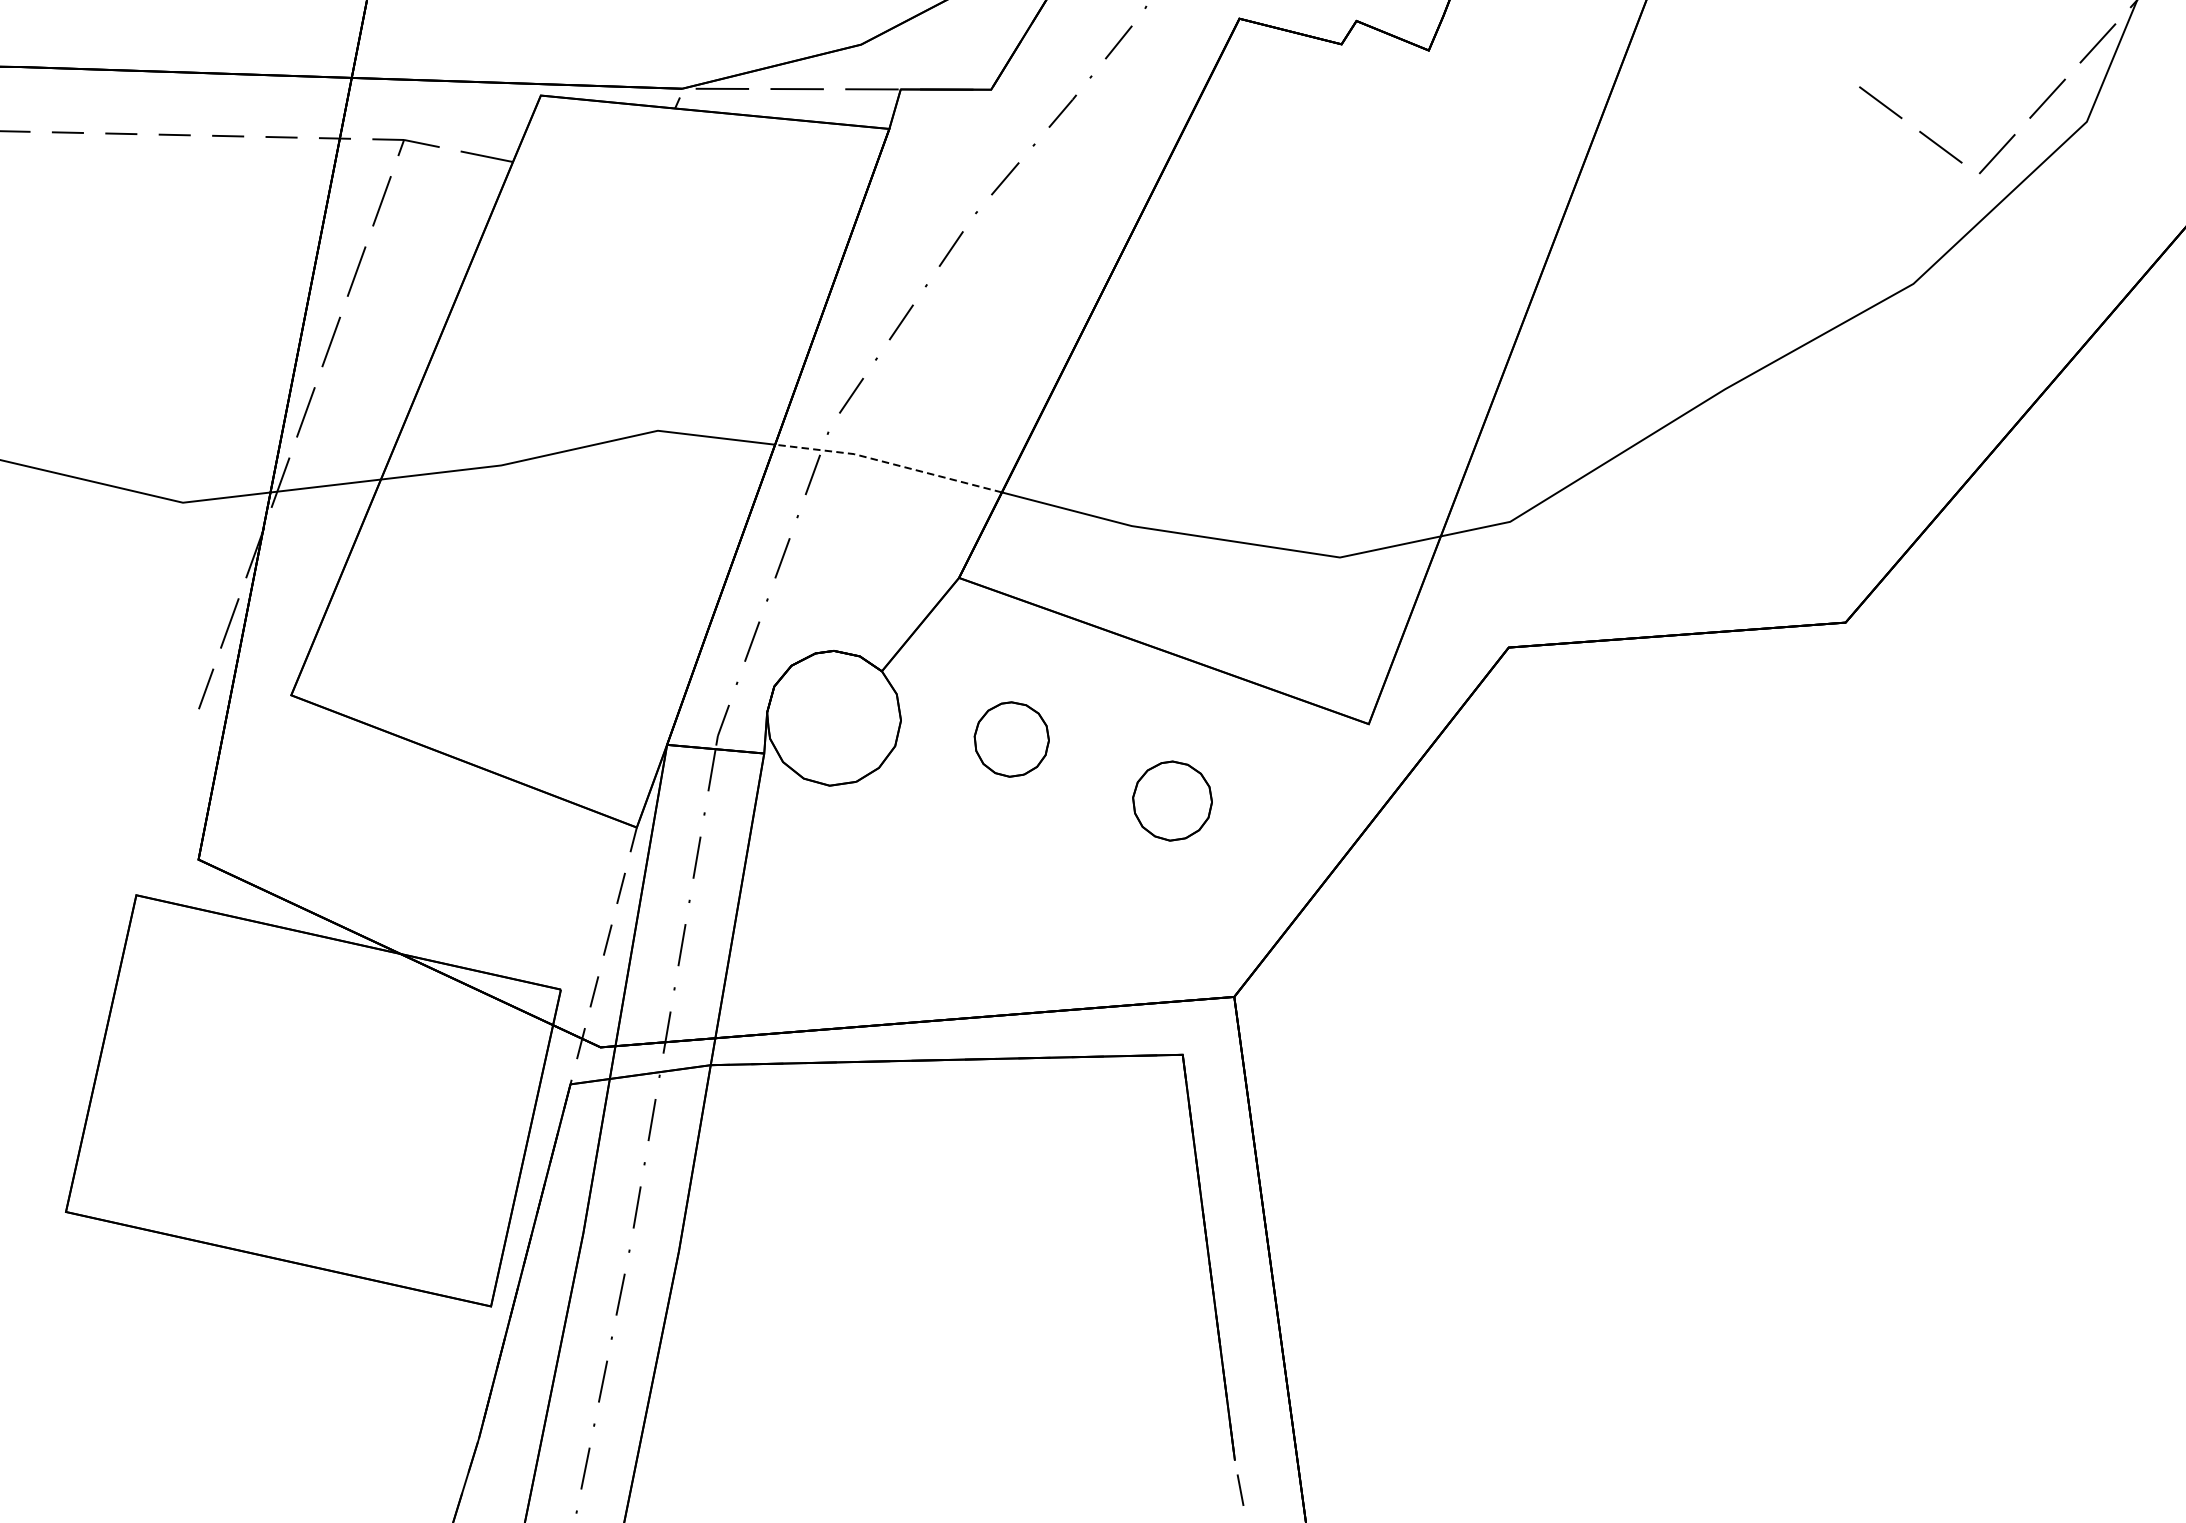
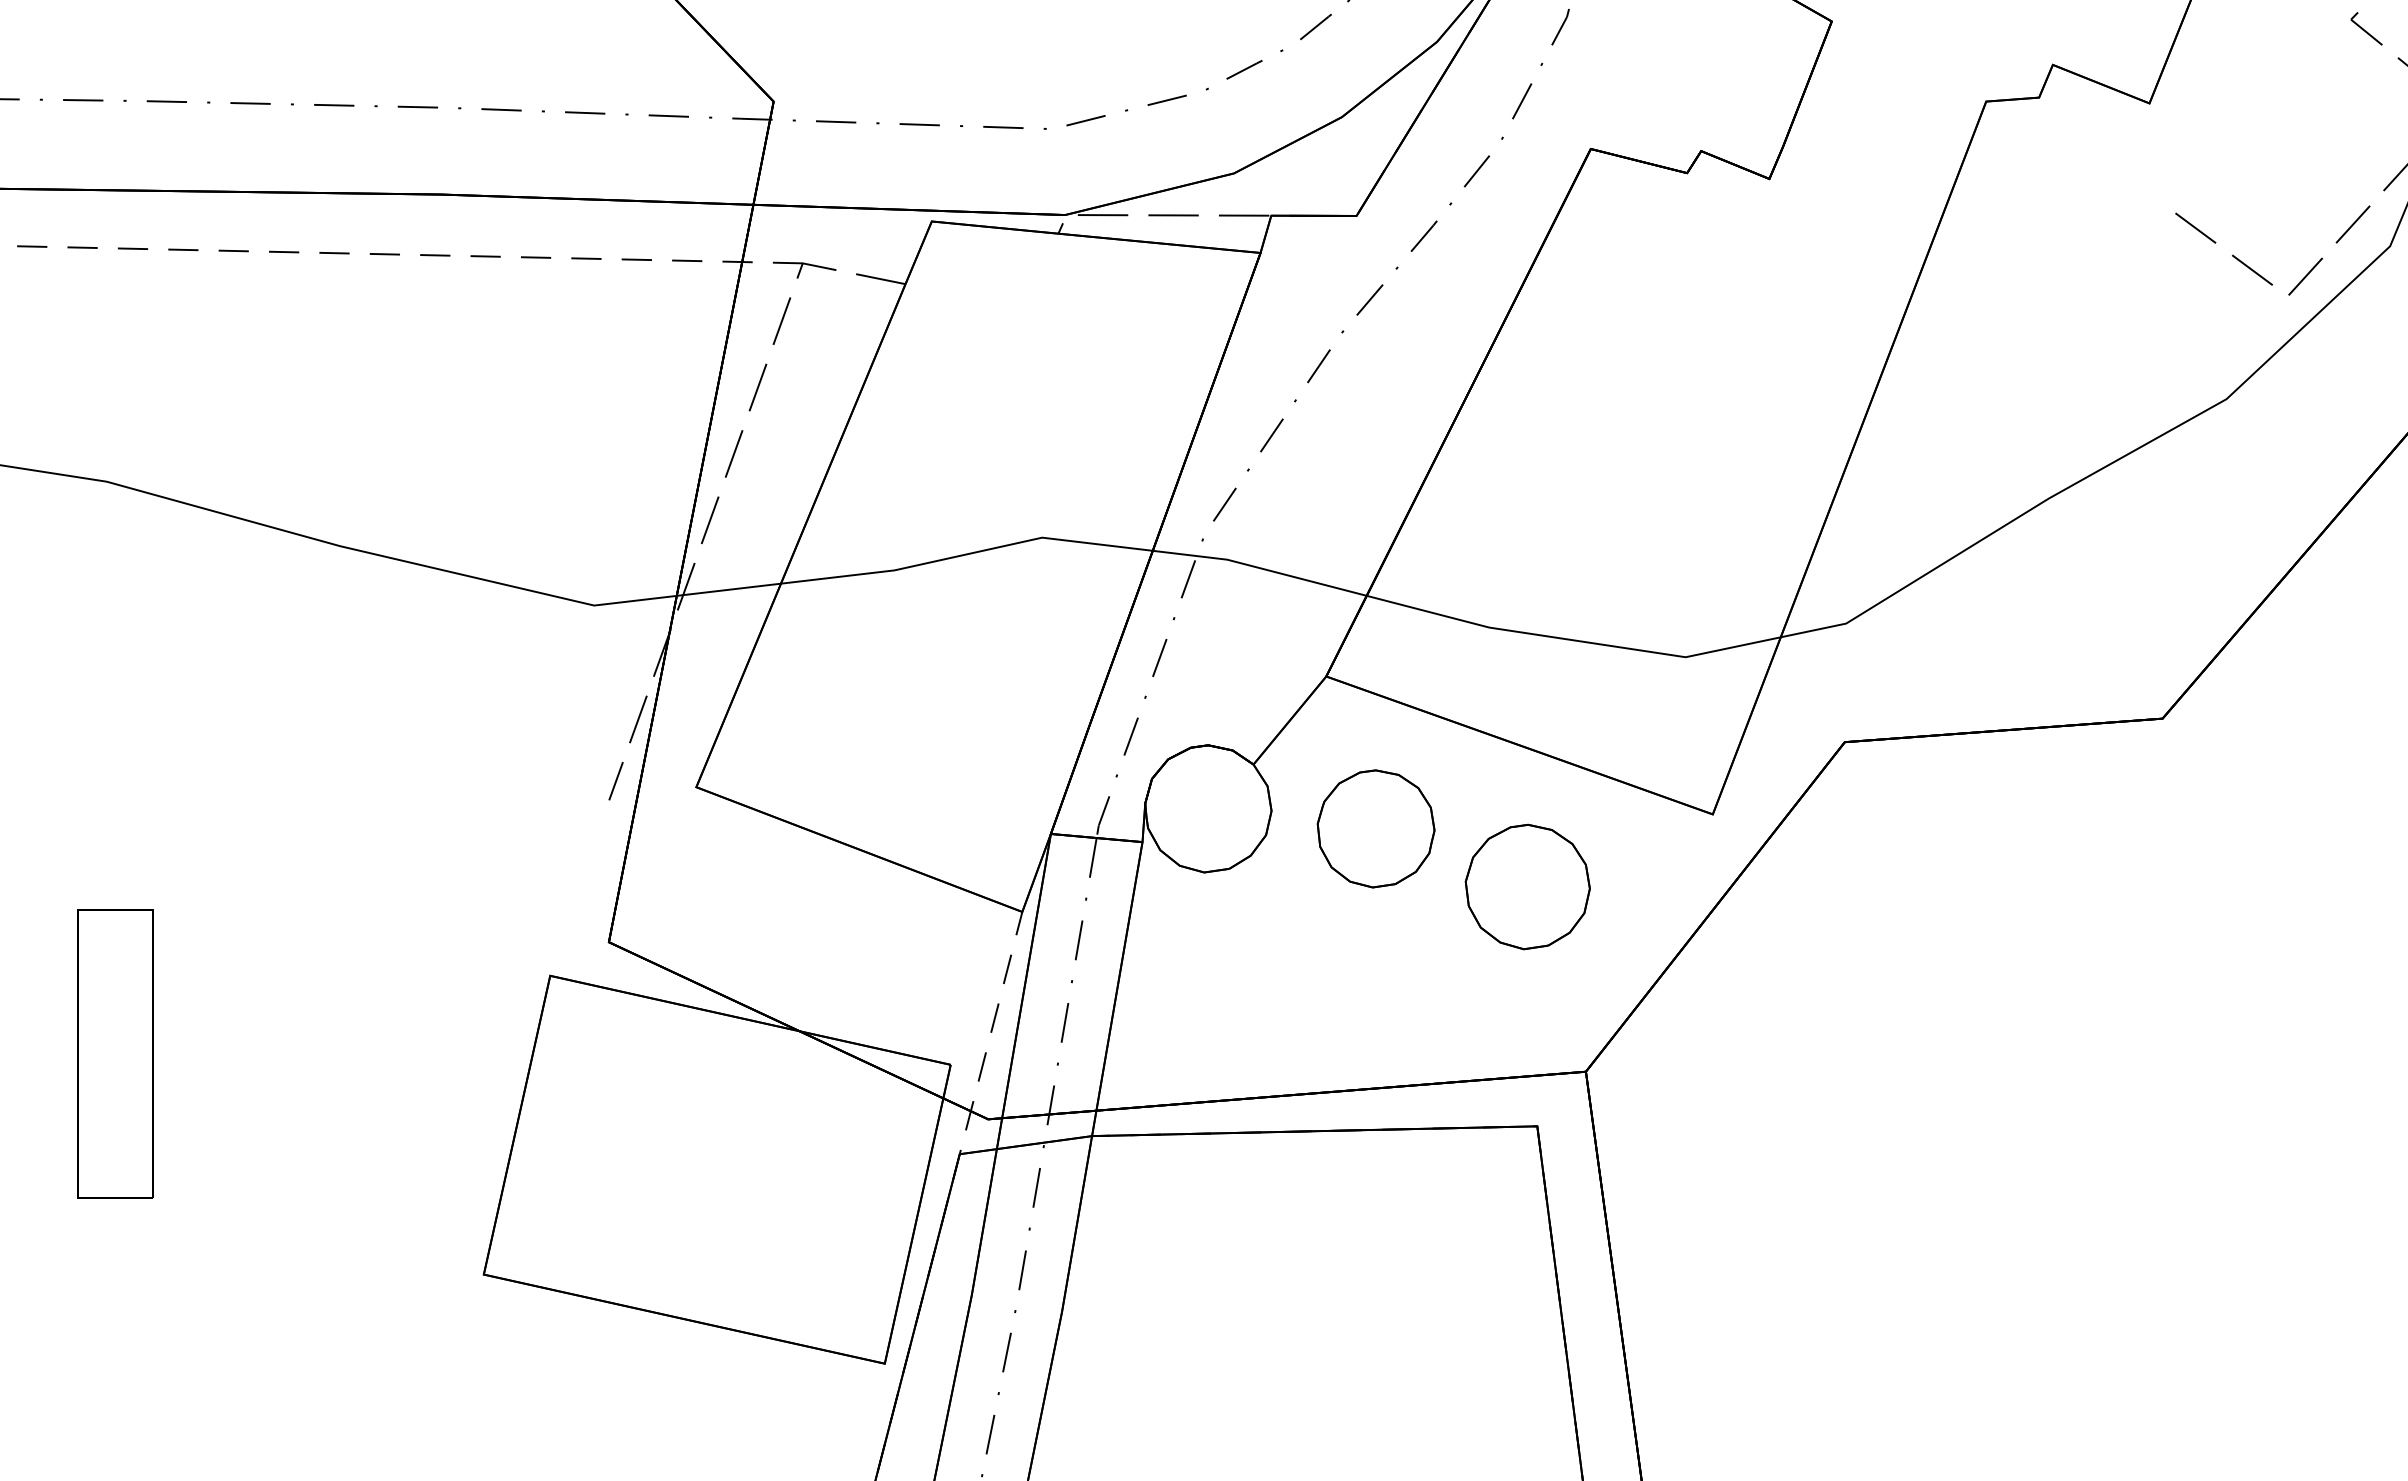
line: (888, 463) -> (1259, 568), dashed -> solid
part: (1011, 739) -> (1375, 828), size x1.67
part: (1172, 800) -> (1527, 886), size x1.67

